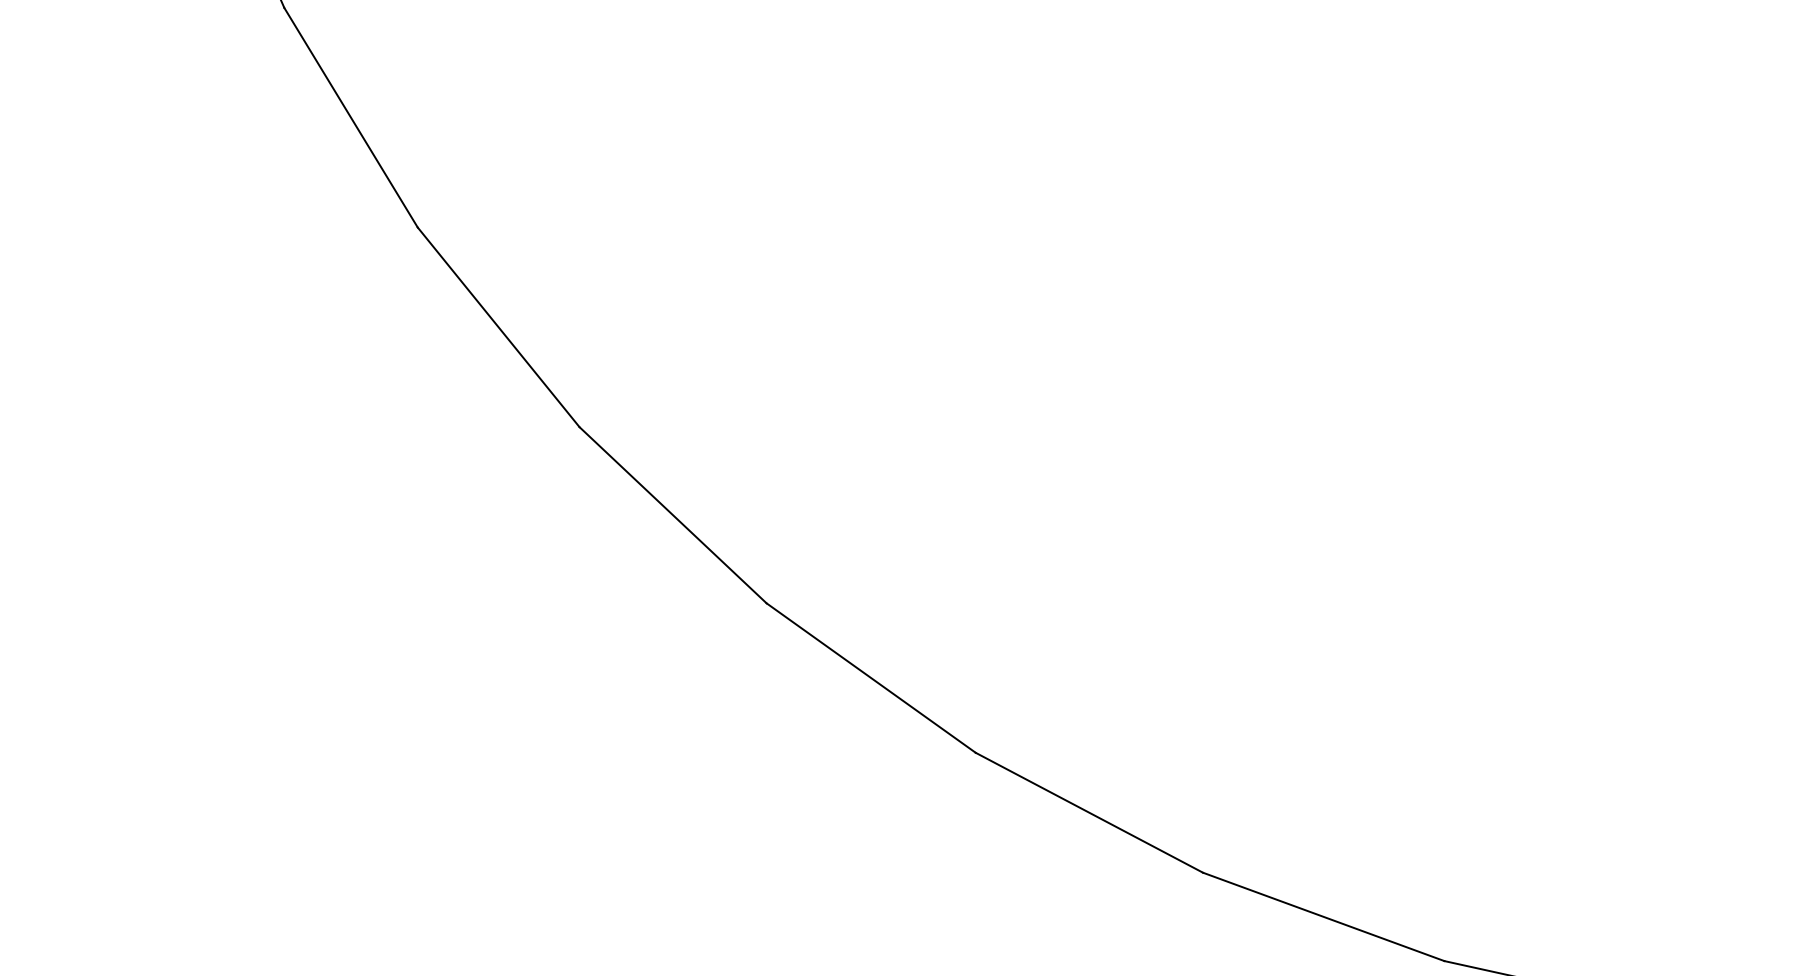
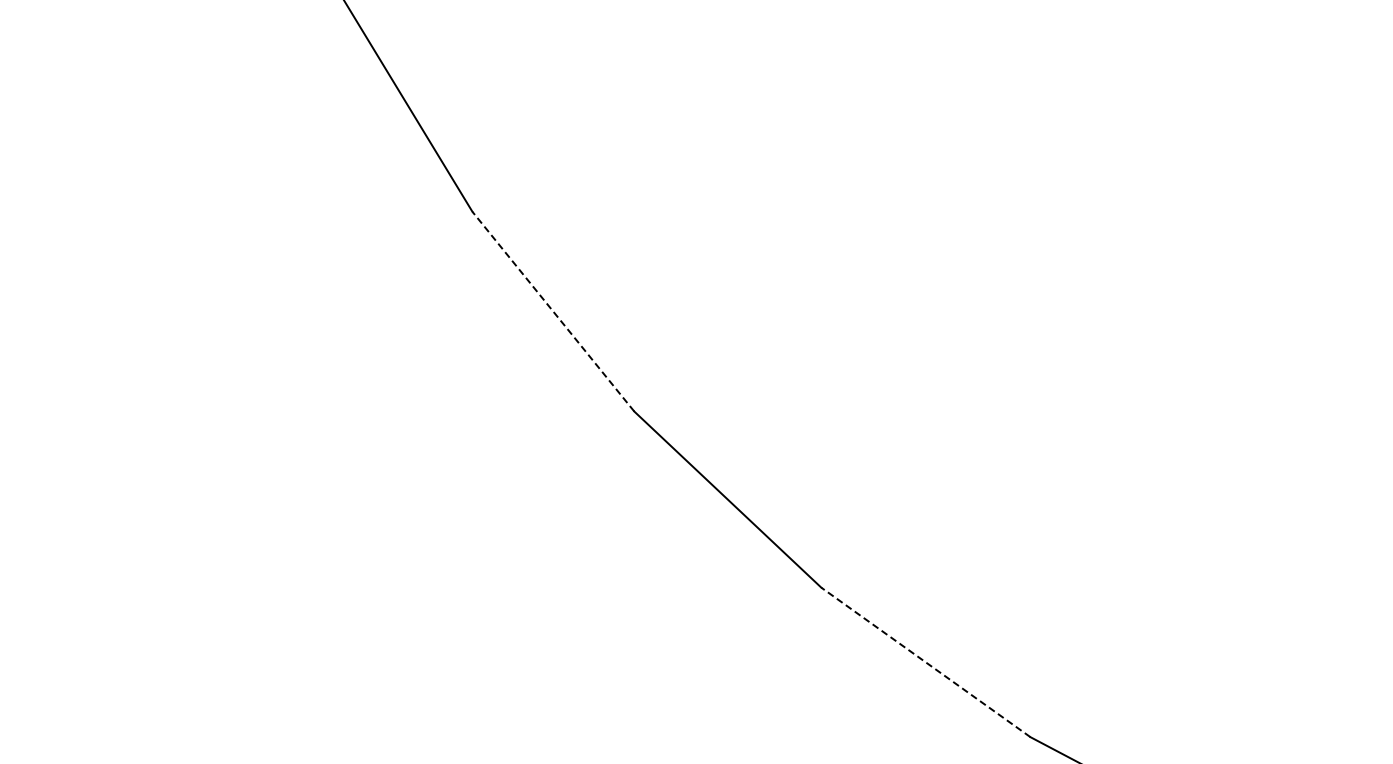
line: (498, 326) -> (553, 310), solid -> dashed
line: (871, 678) -> (926, 662), solid -> dashed

